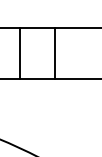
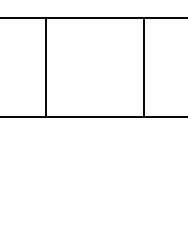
line: (19, 53) -> (45, 67), moved
line: (54, 53) -> (143, 67), moved

